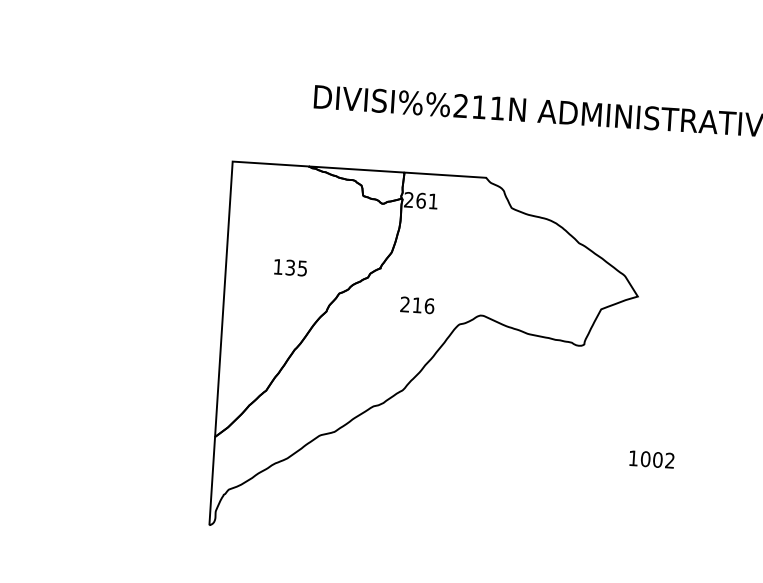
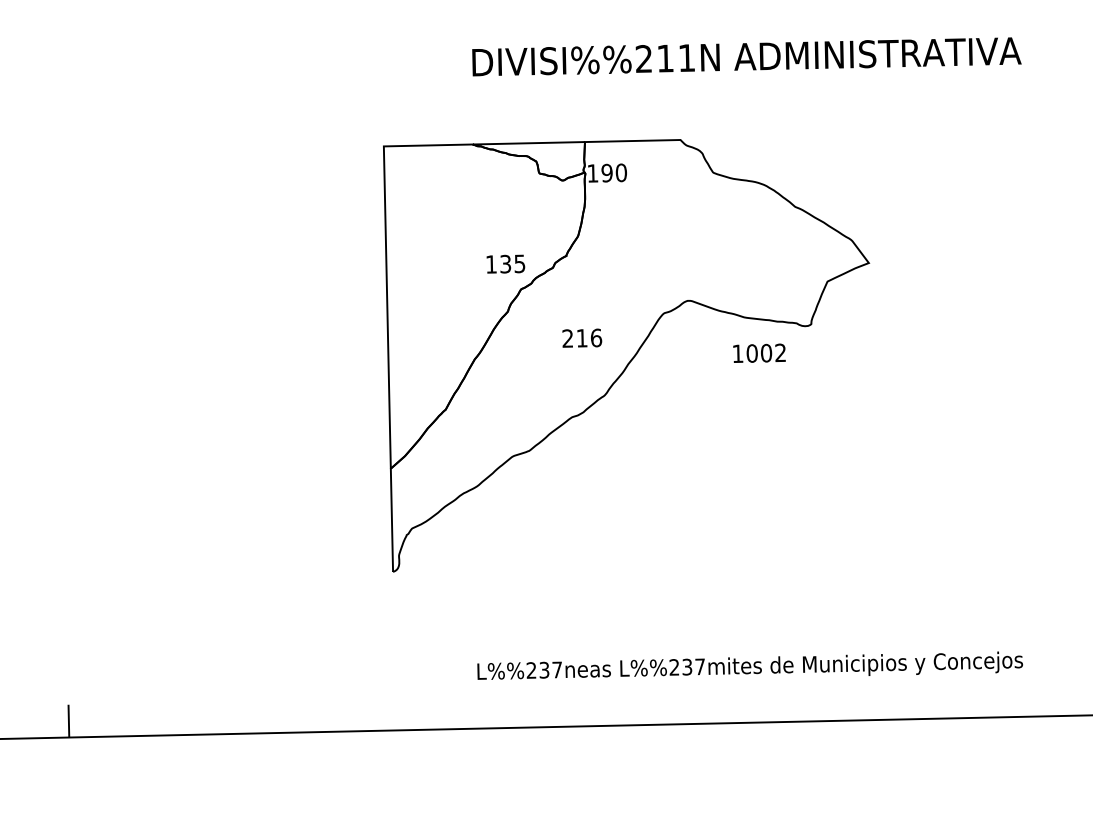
text: (420, 200) -> (606, 172), 261 -> 190
text: (290, 267) -> (505, 263), moved
text: (417, 304) -> (582, 337), moved
text: (651, 458) -> (759, 352), moved

